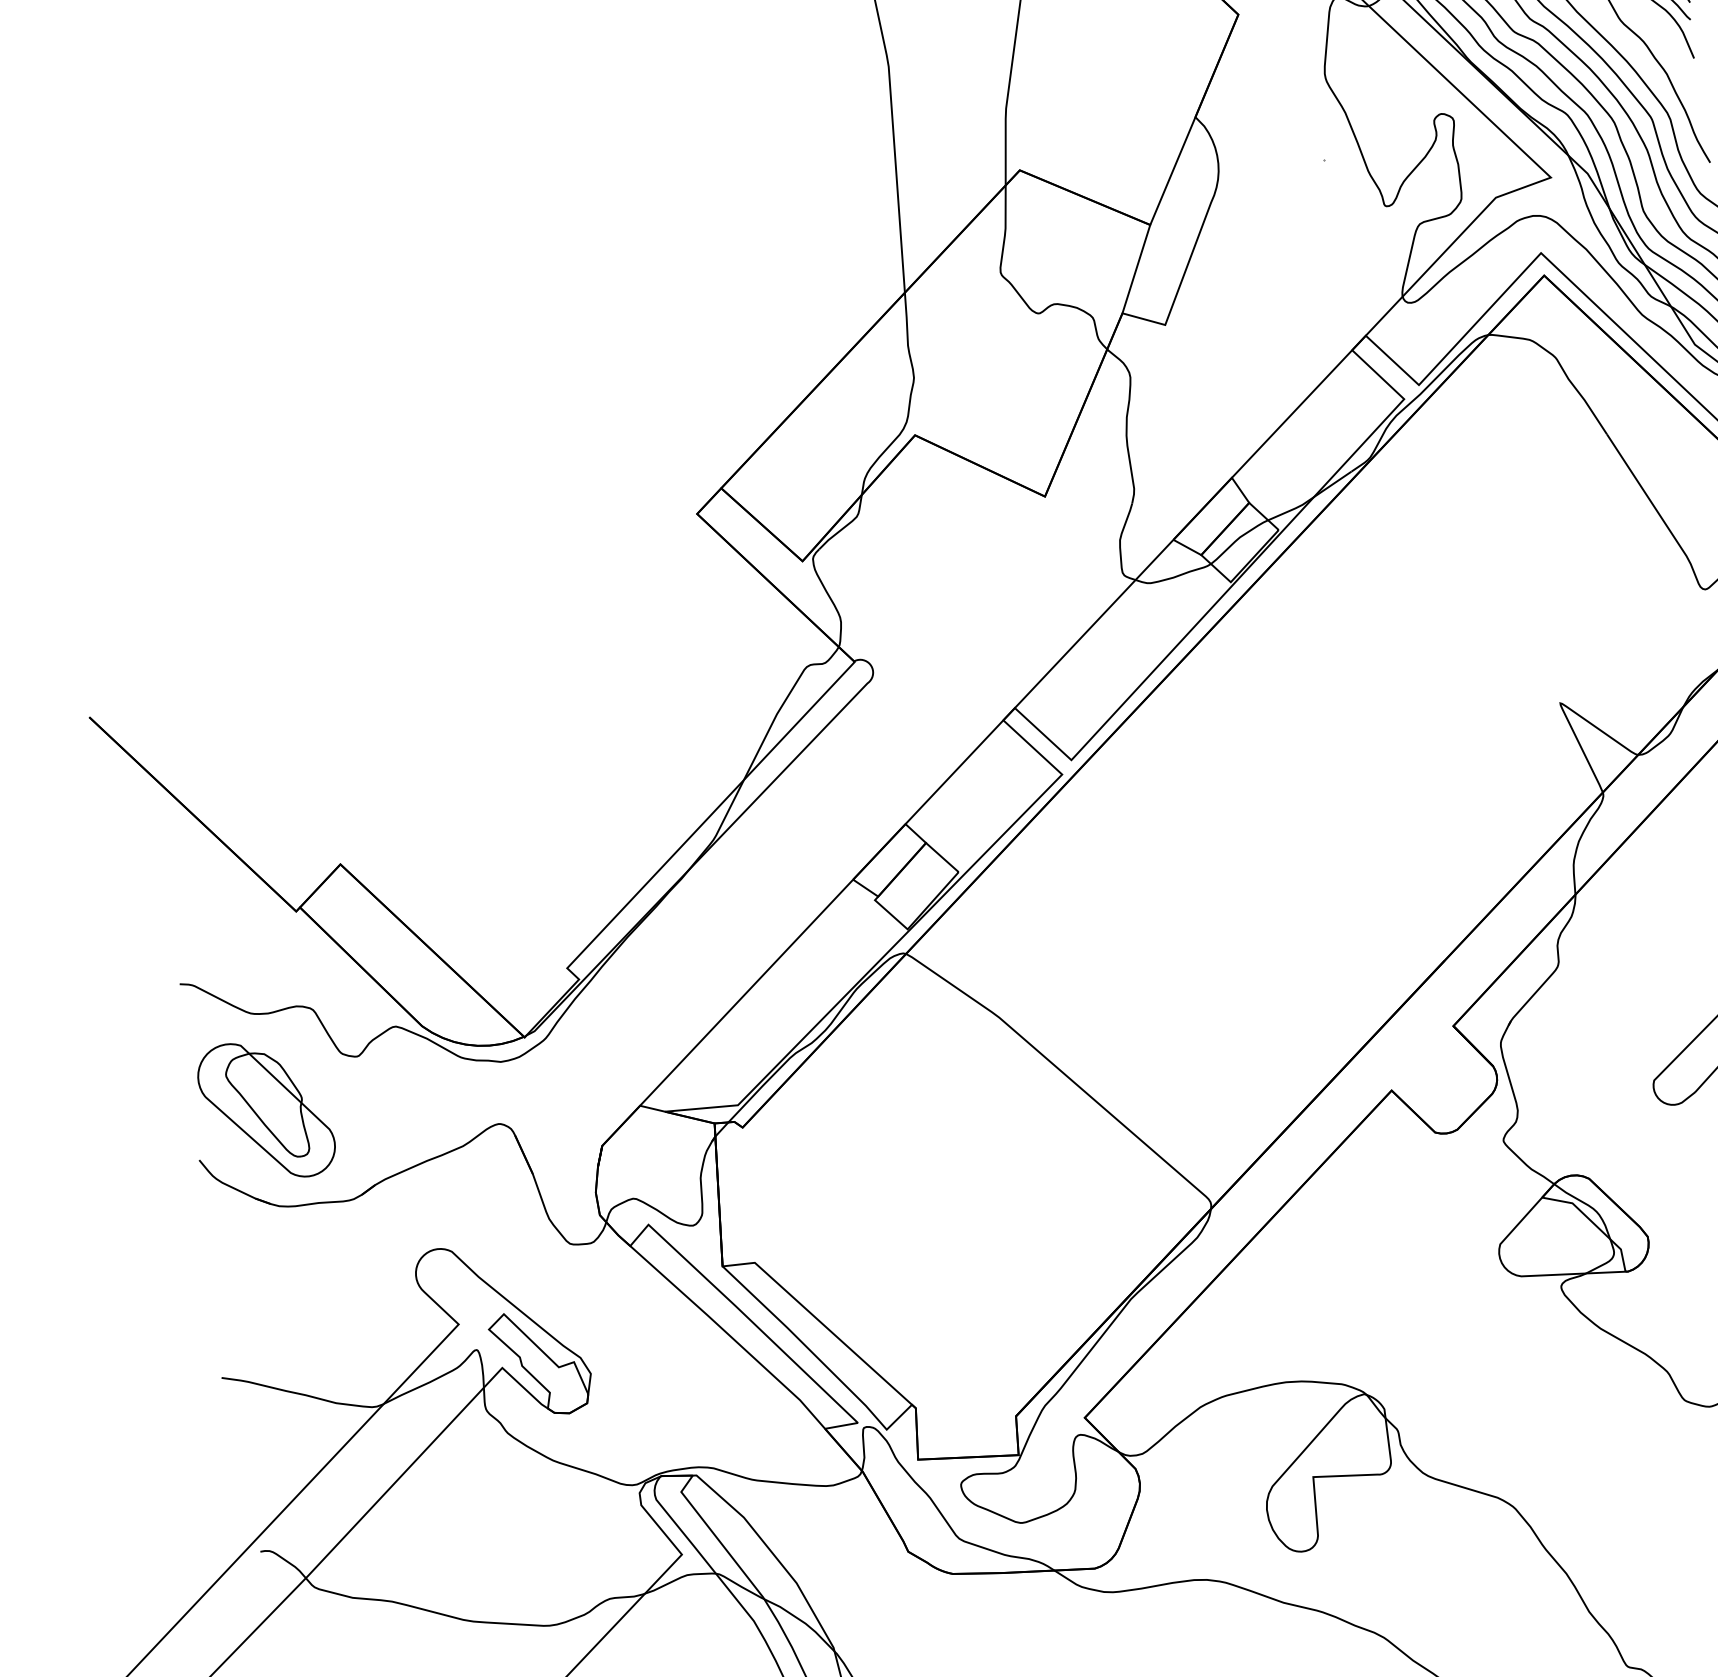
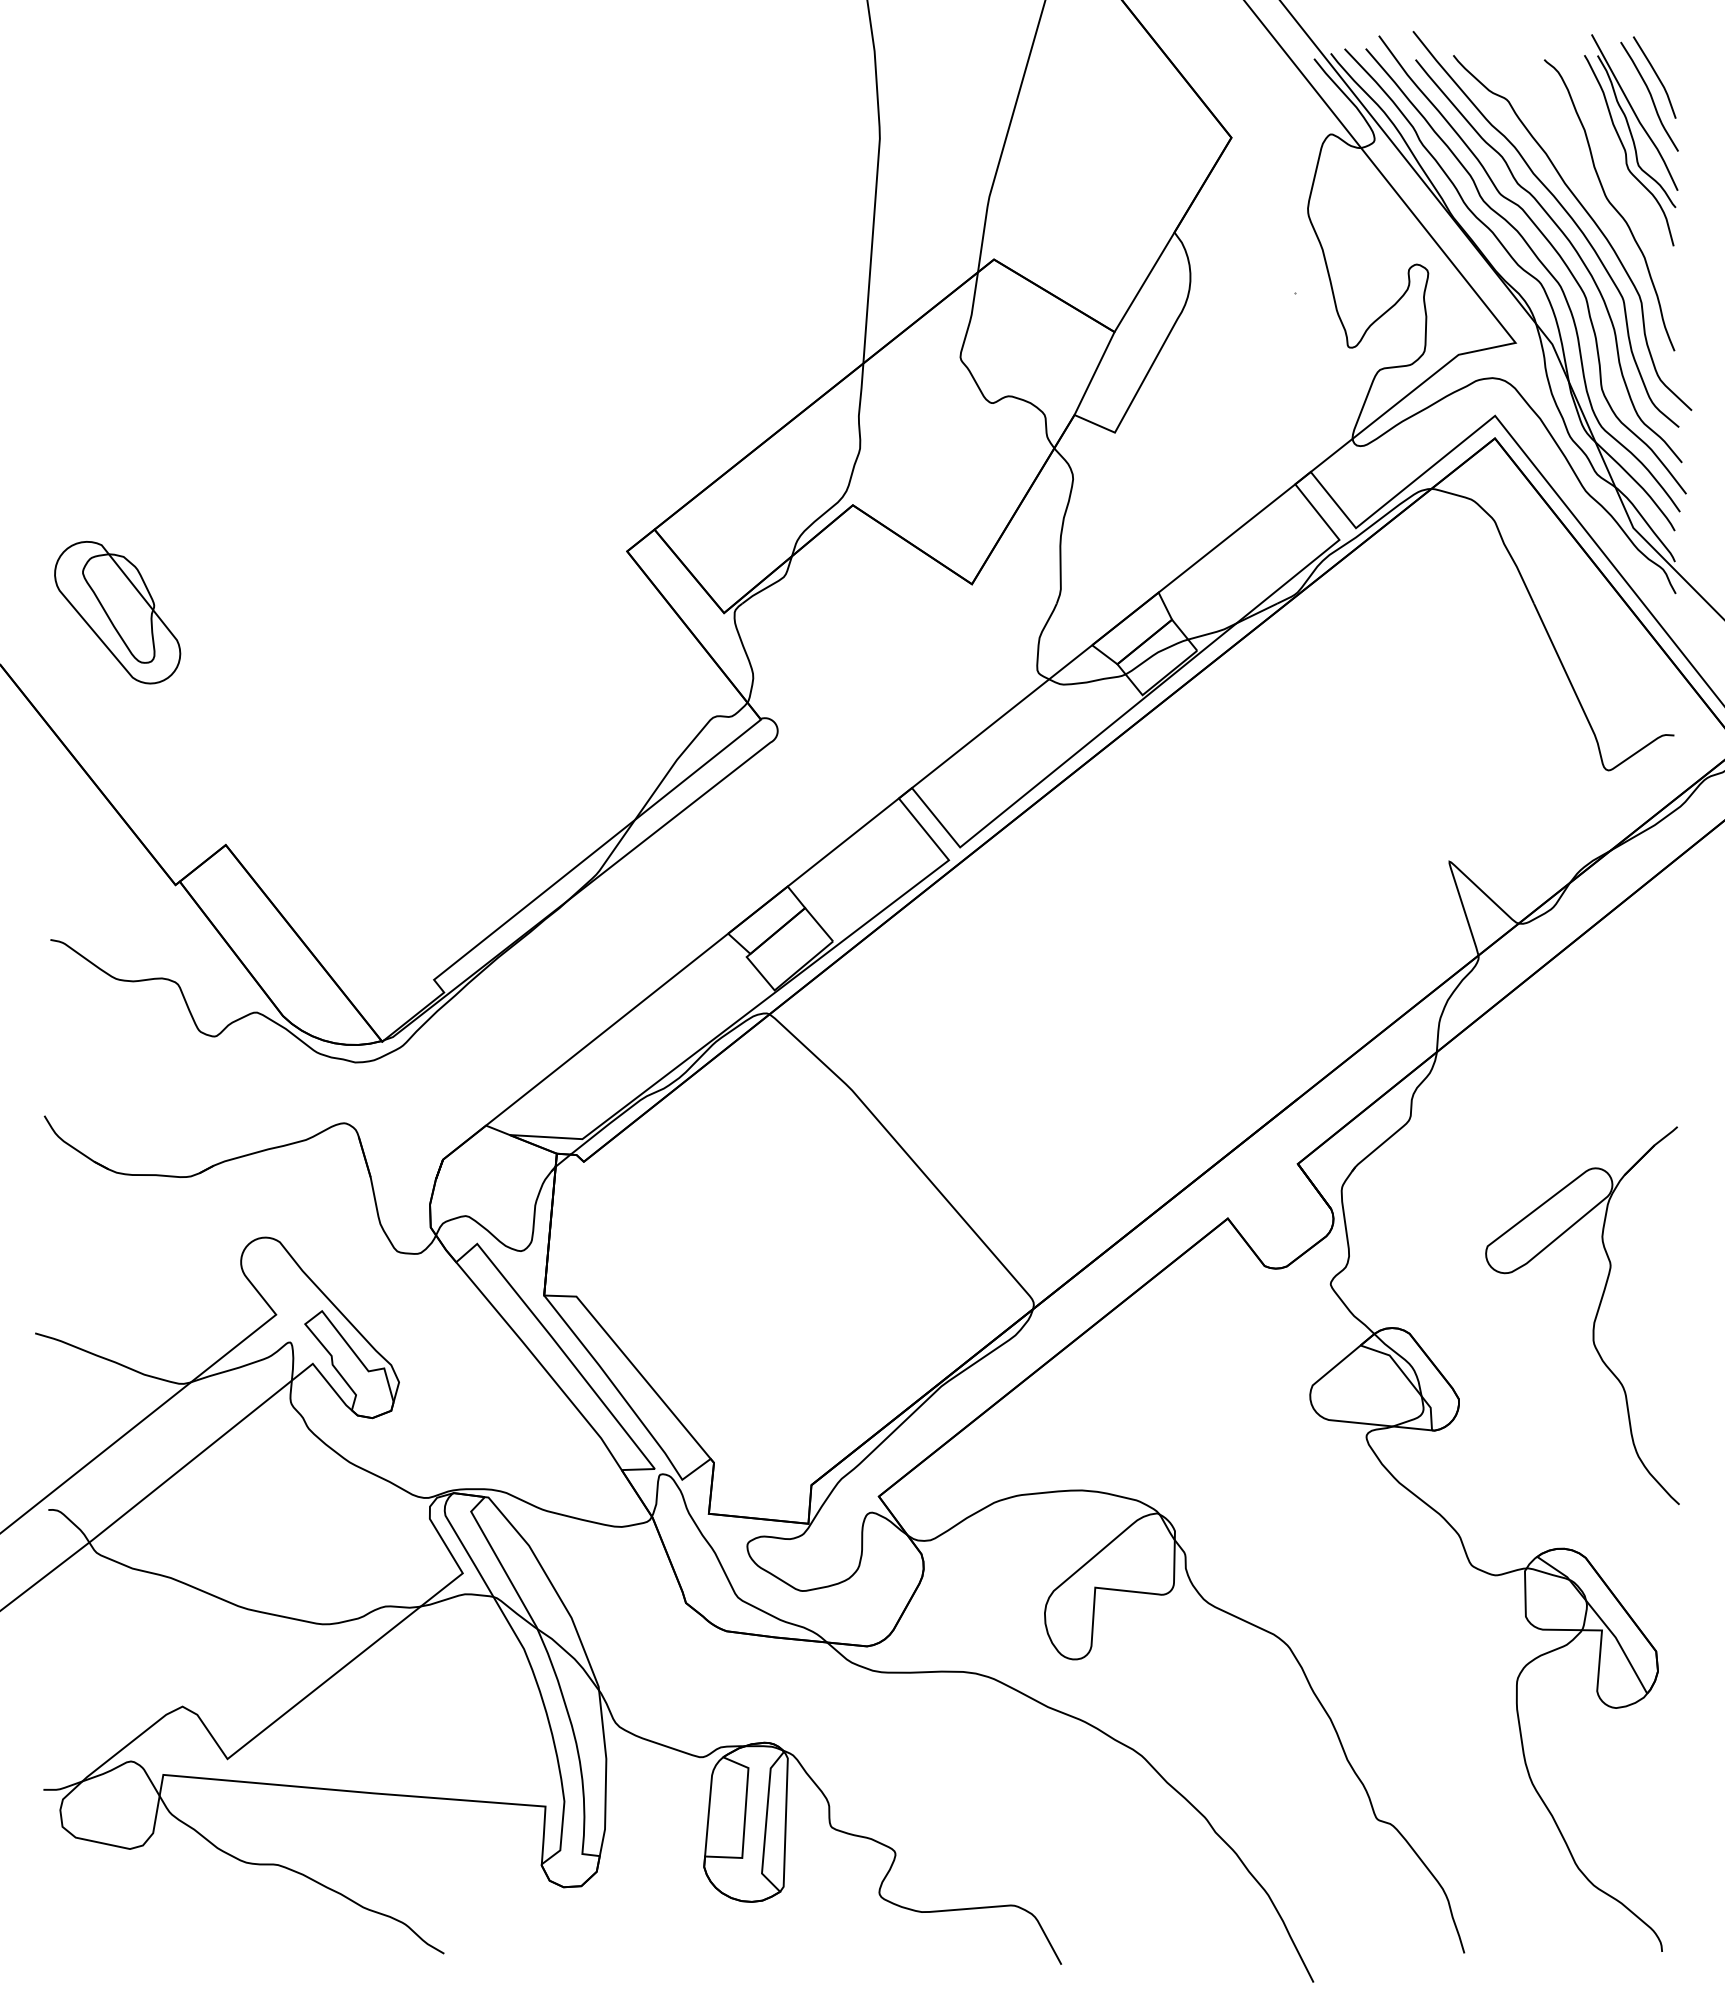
part: (266, 1110) -> (117, 612), moved

